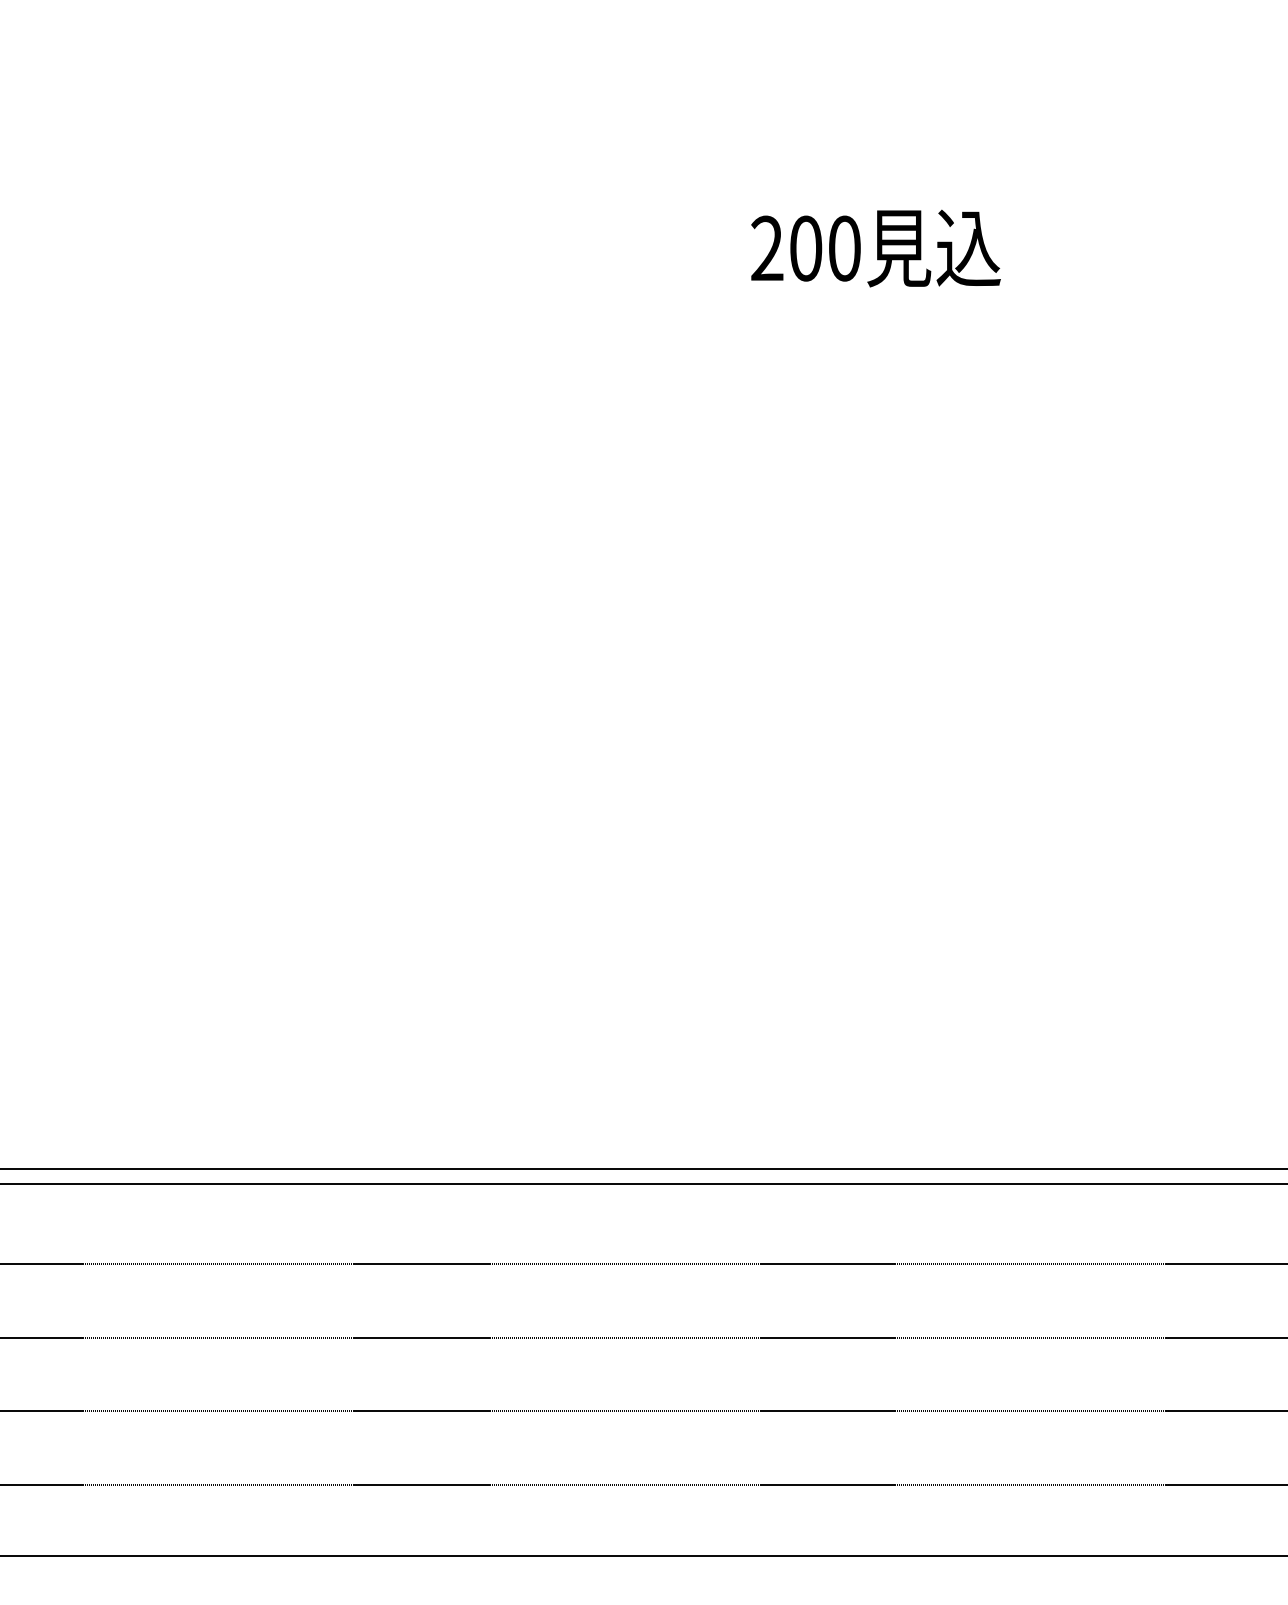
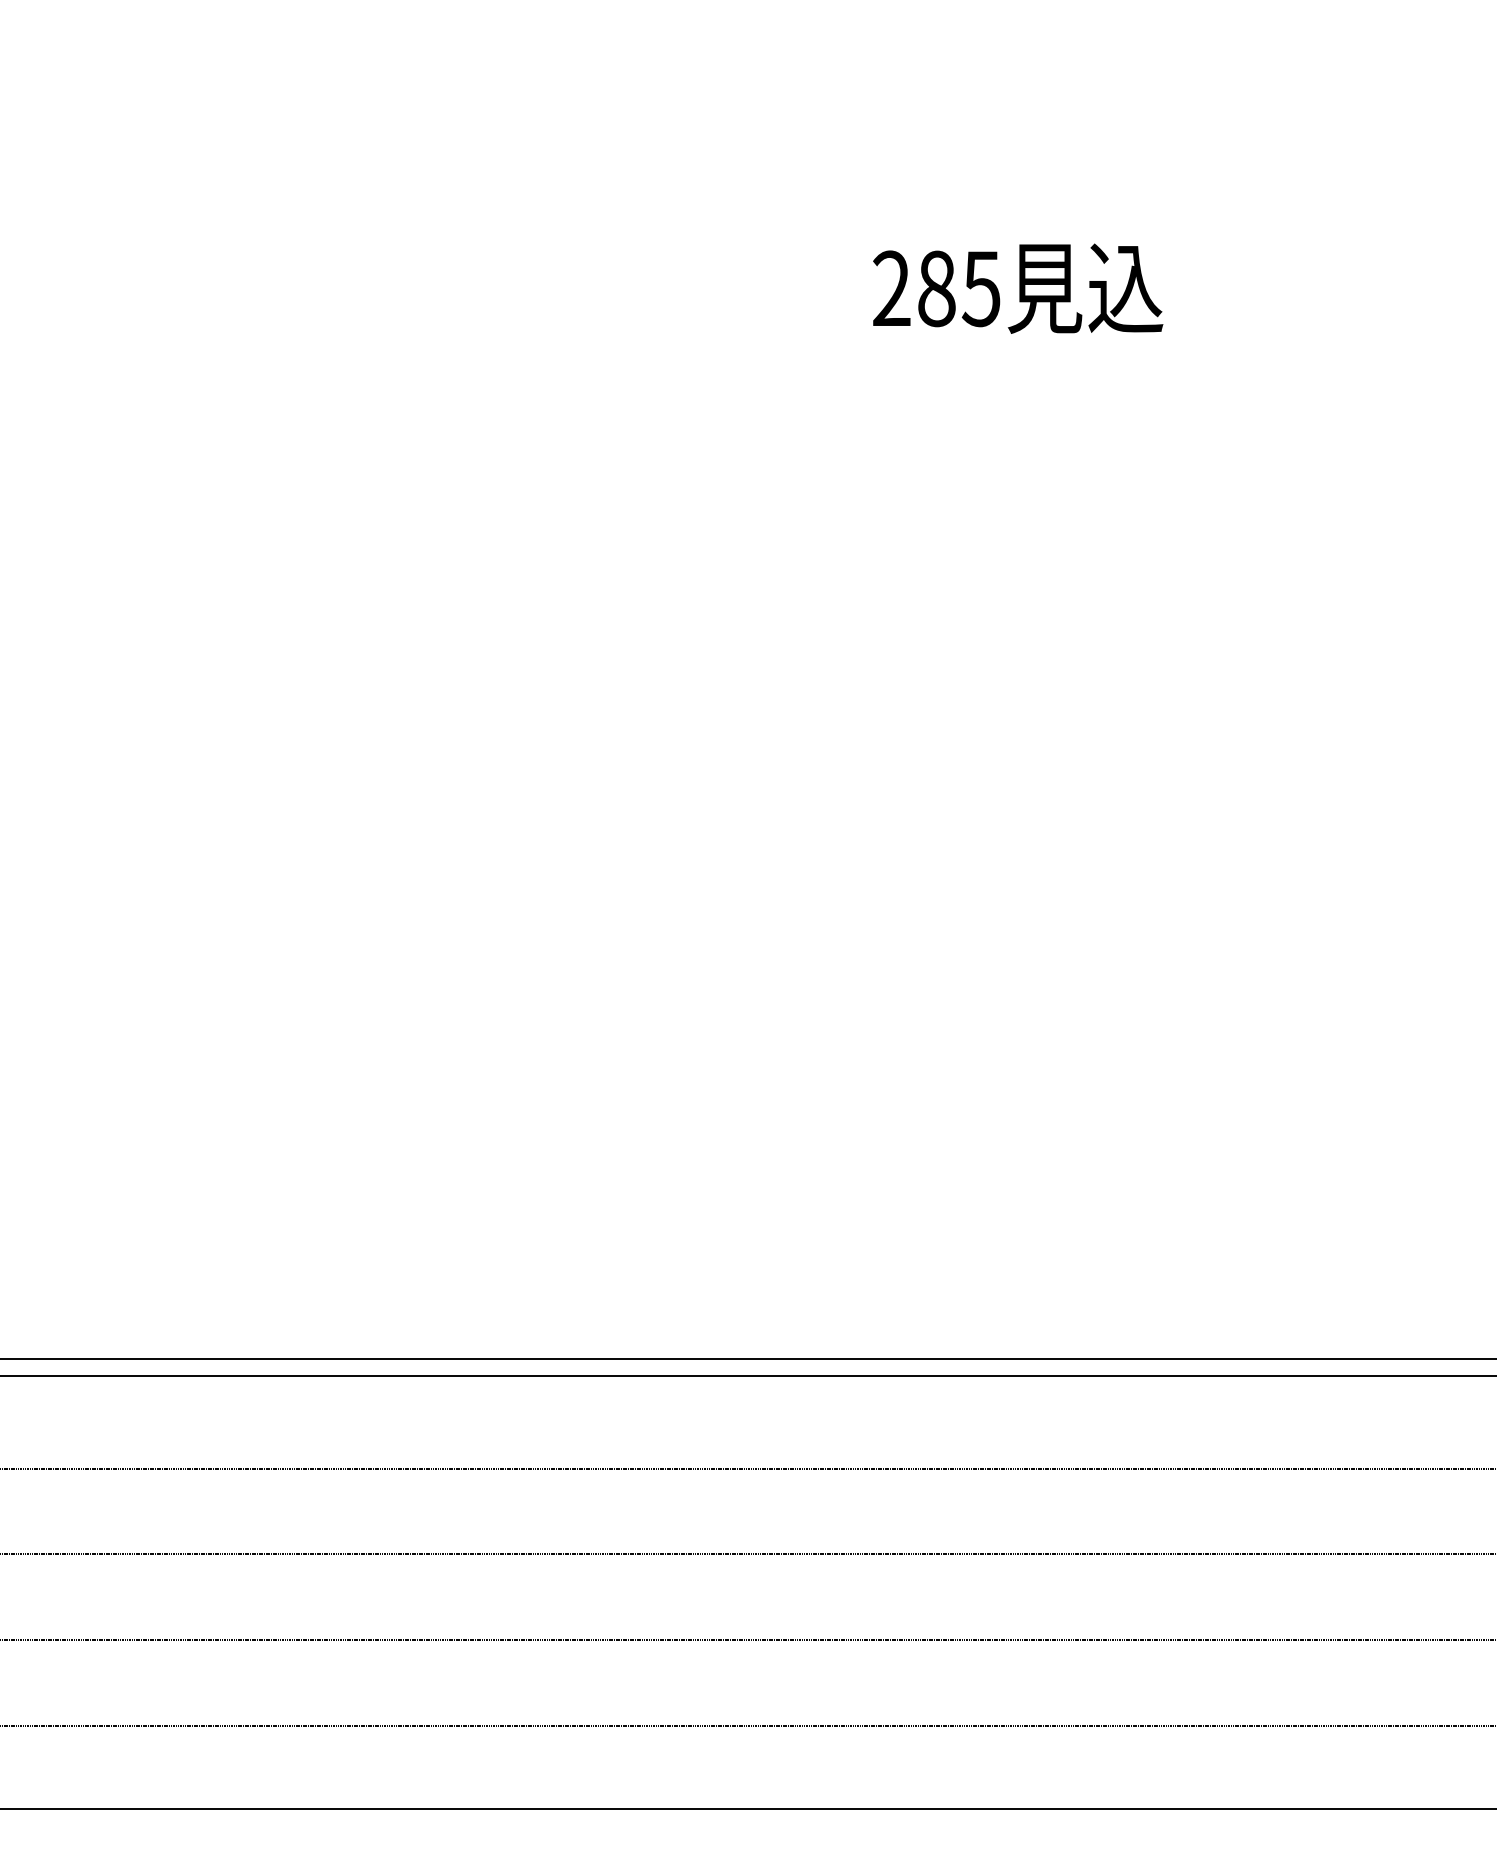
text: (825, 248) -> (959, 288), 200 -> 285

